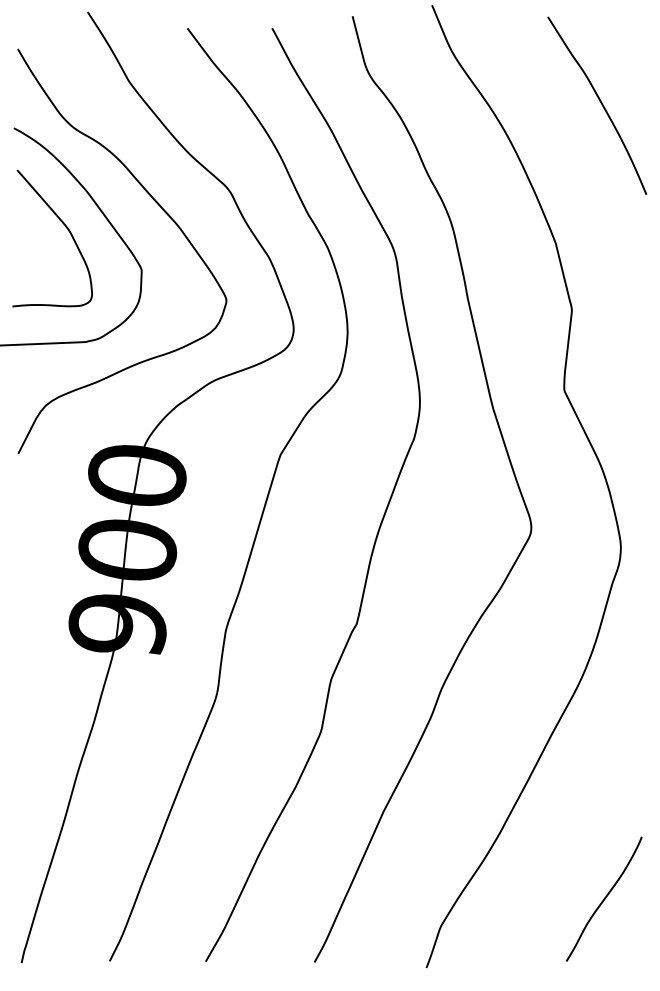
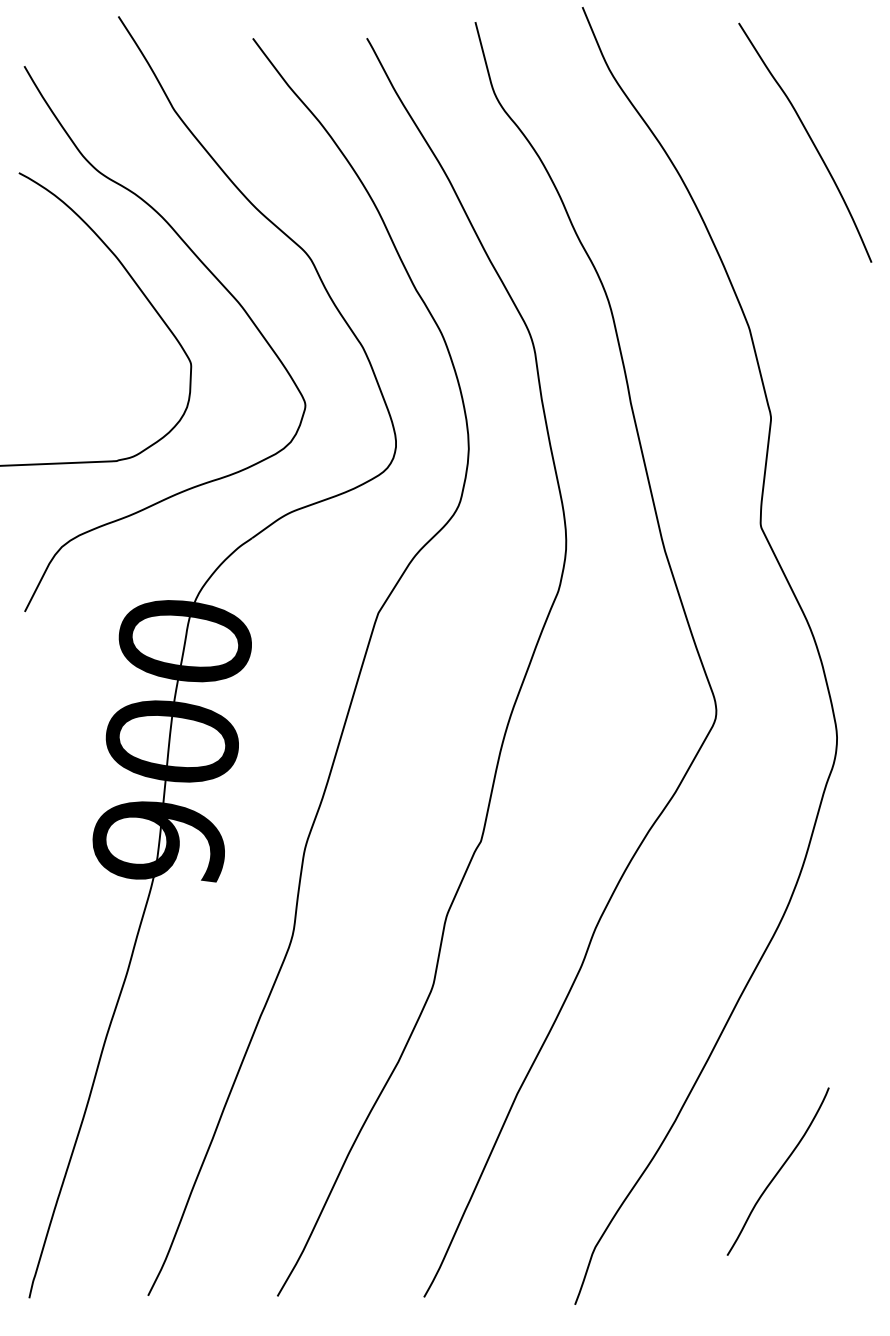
curve: (64, 226) -> (87, 305), removed
curve: (604, 898) -> (778, 1170), moved

